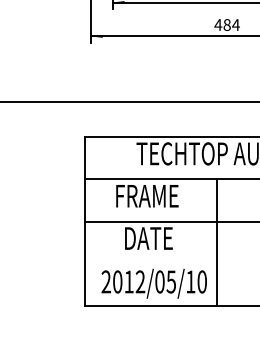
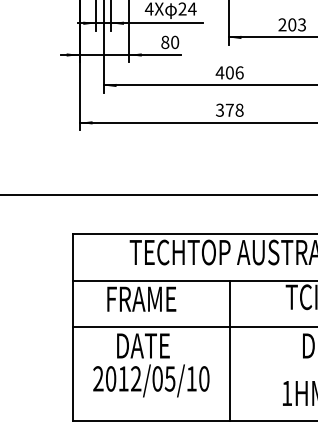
text: (226, 24) -> (229, 109), 484 -> 378
line: (216, 242) -> (230, 350), moved
text: (154, 283) -> (151, 380), moved

